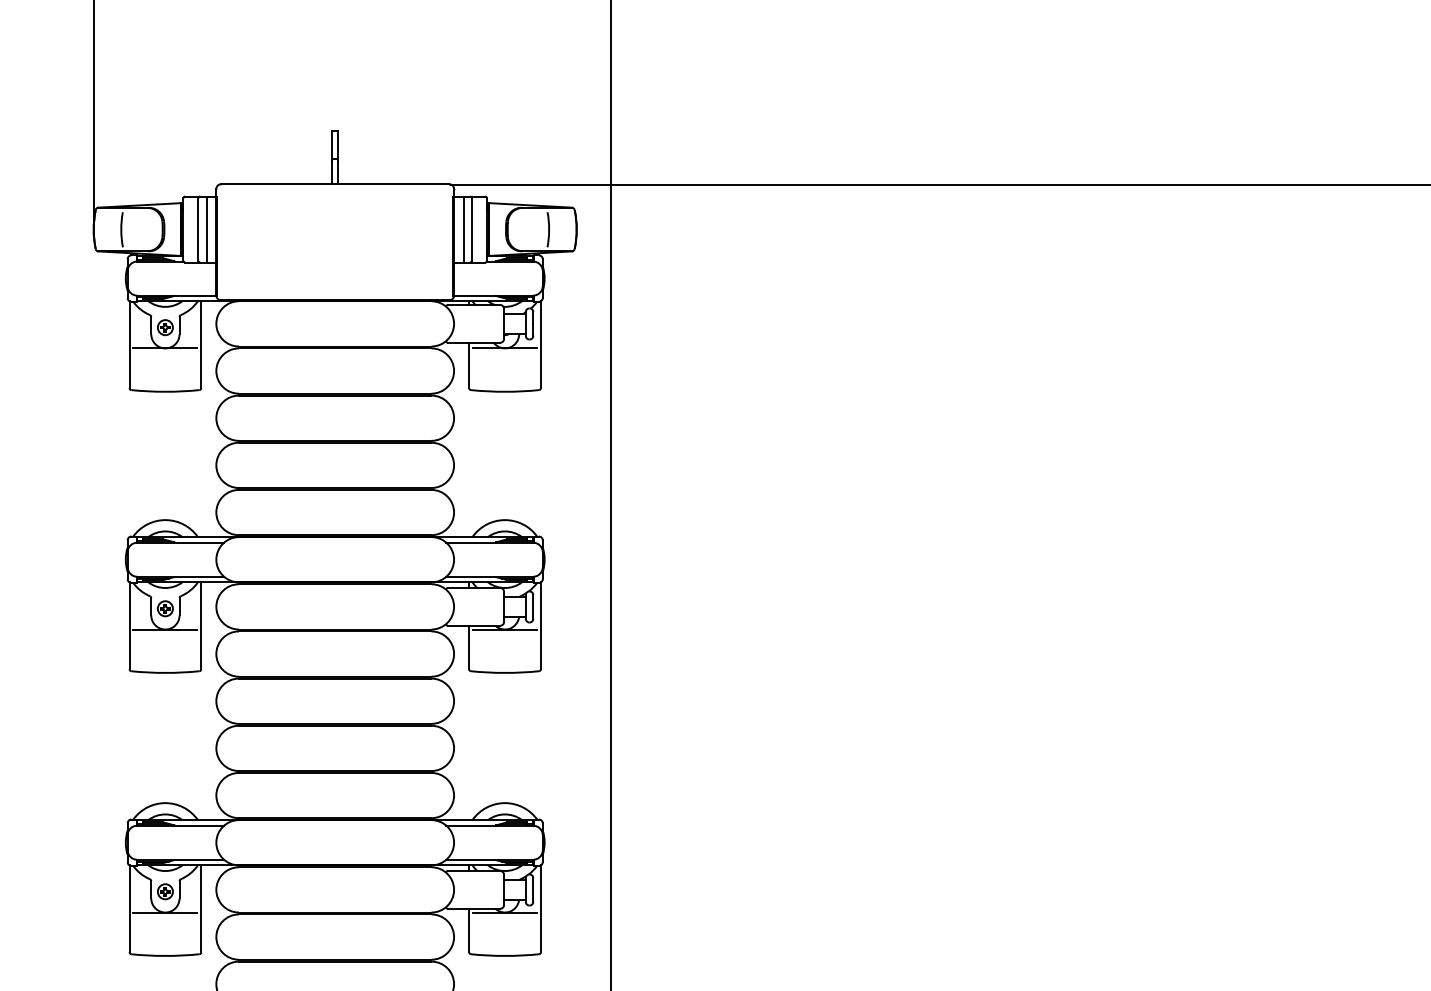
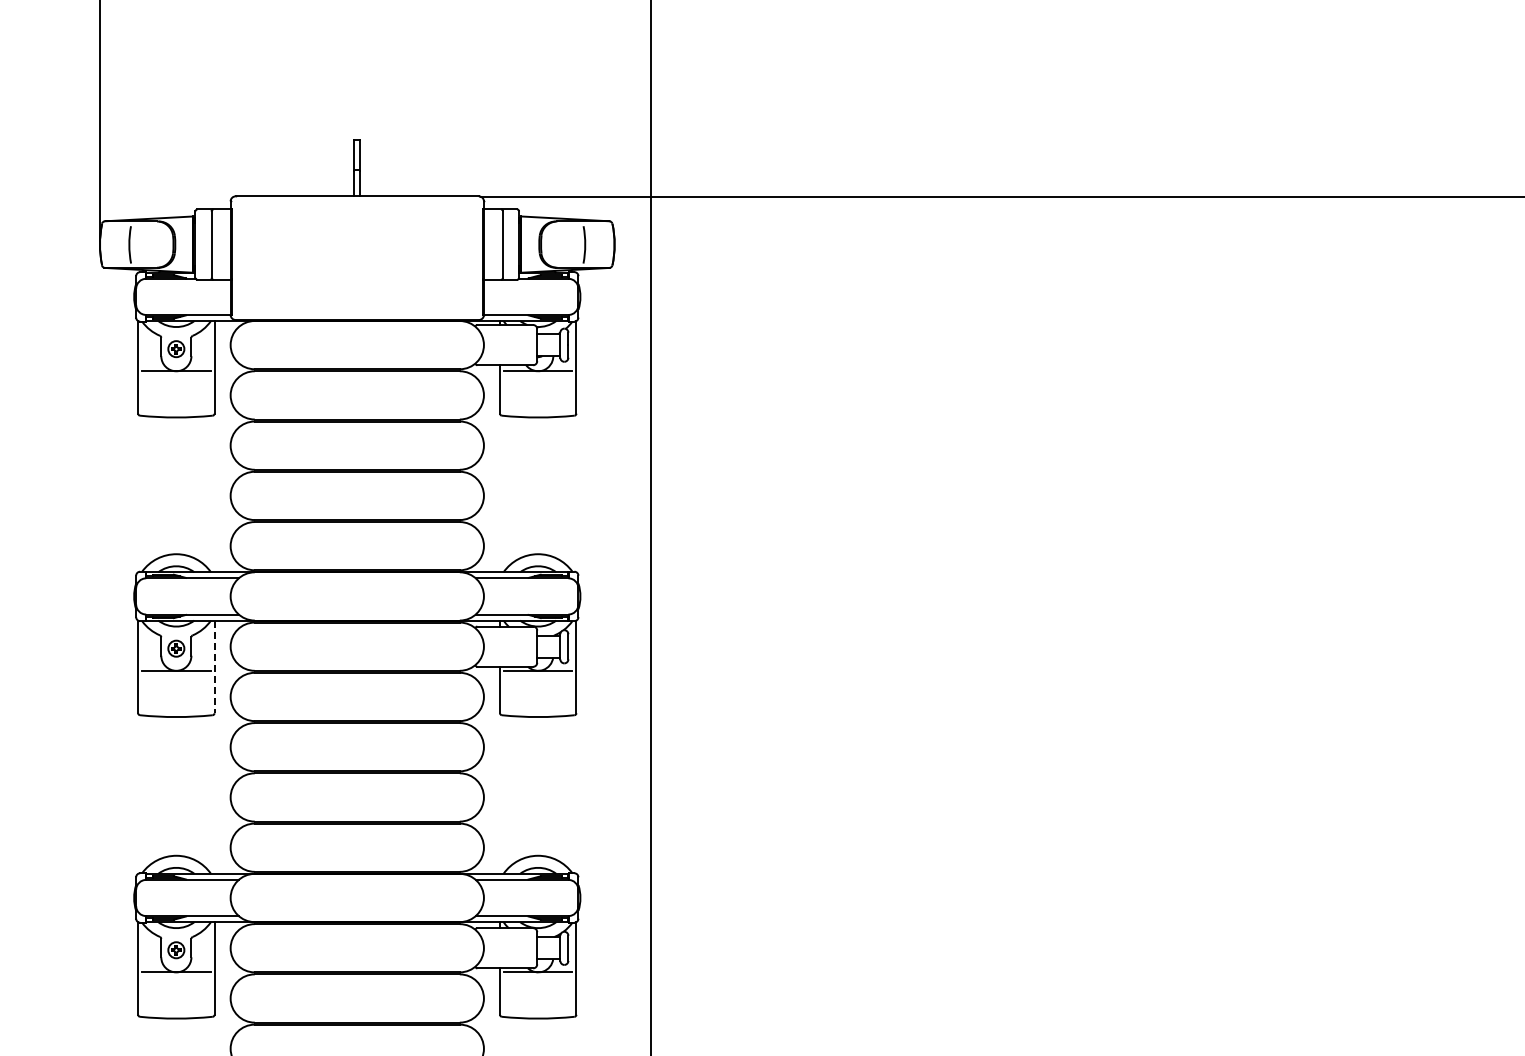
line: (206, 229) -> (220, 244), removed
line: (463, 229) -> (494, 244), removed
line: (201, 626) -> (214, 667), solid -> dashed

